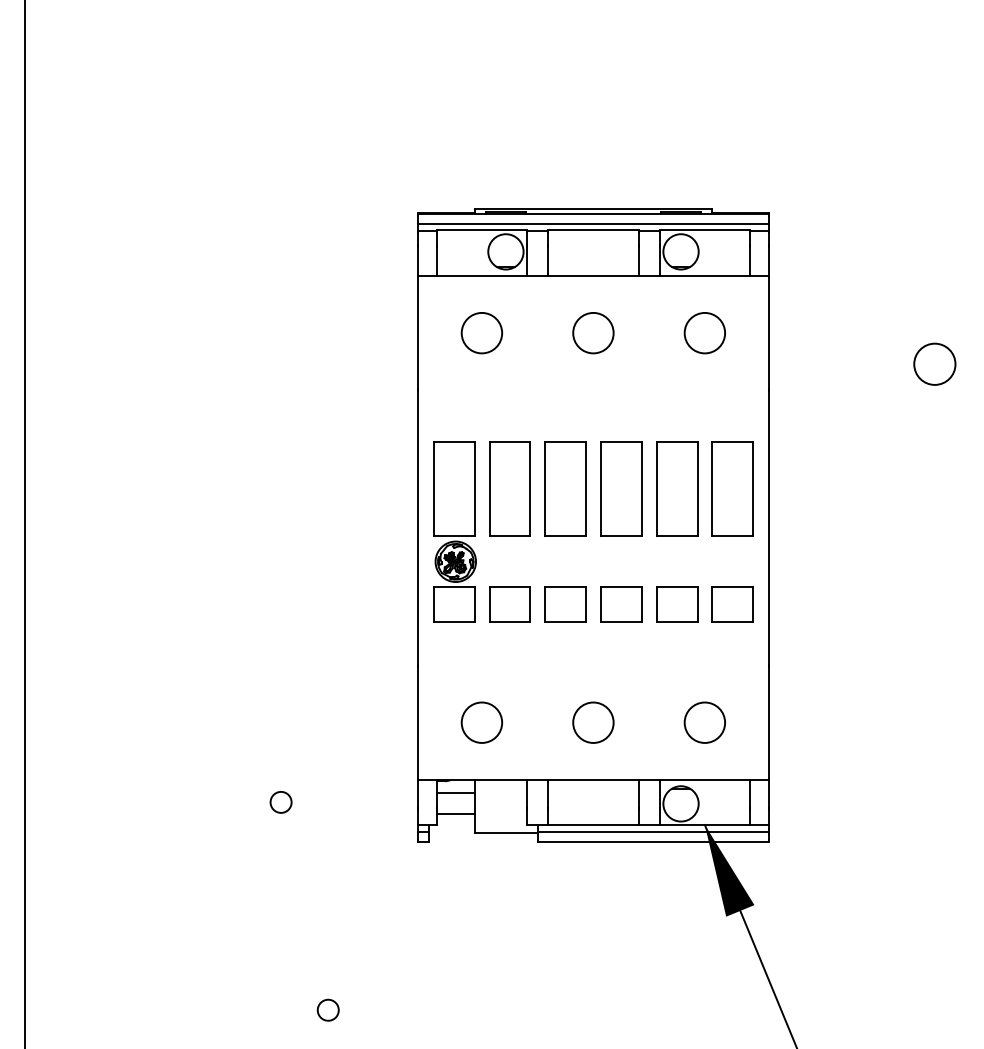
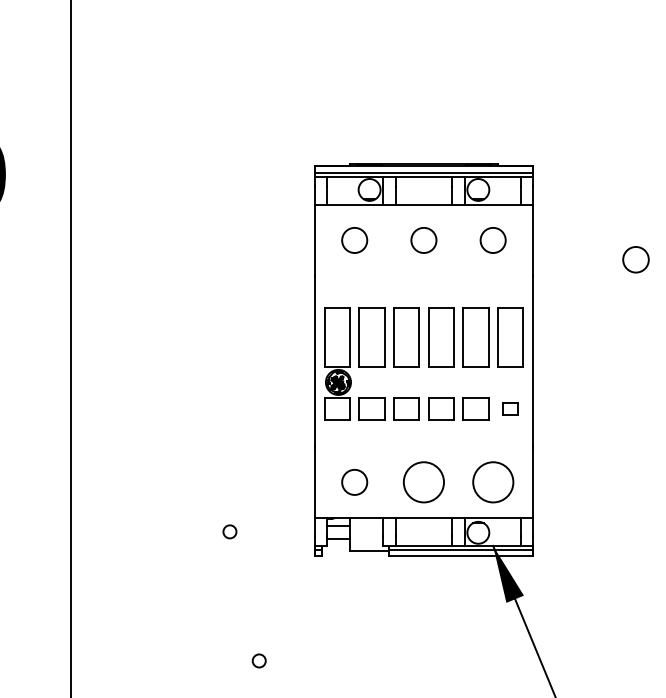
part: (732, 603) -> (510, 408), size x0.6
circle: (592, 722) -> (423, 482), size x1.6
circle: (703, 722) -> (492, 482), size x1.6

